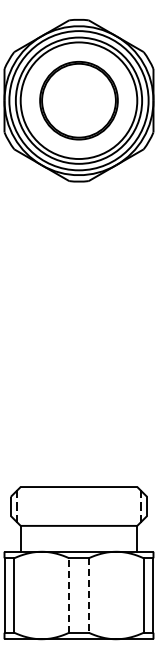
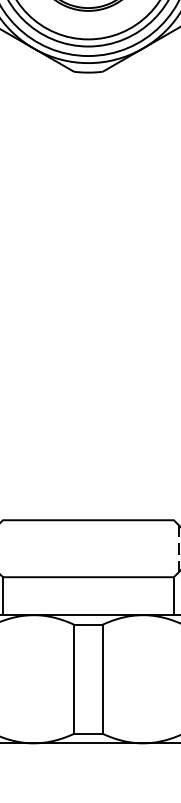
line: (69, 595) -> (74, 679), dashed -> solid
line: (88, 596) -> (102, 680), dashed -> solid

